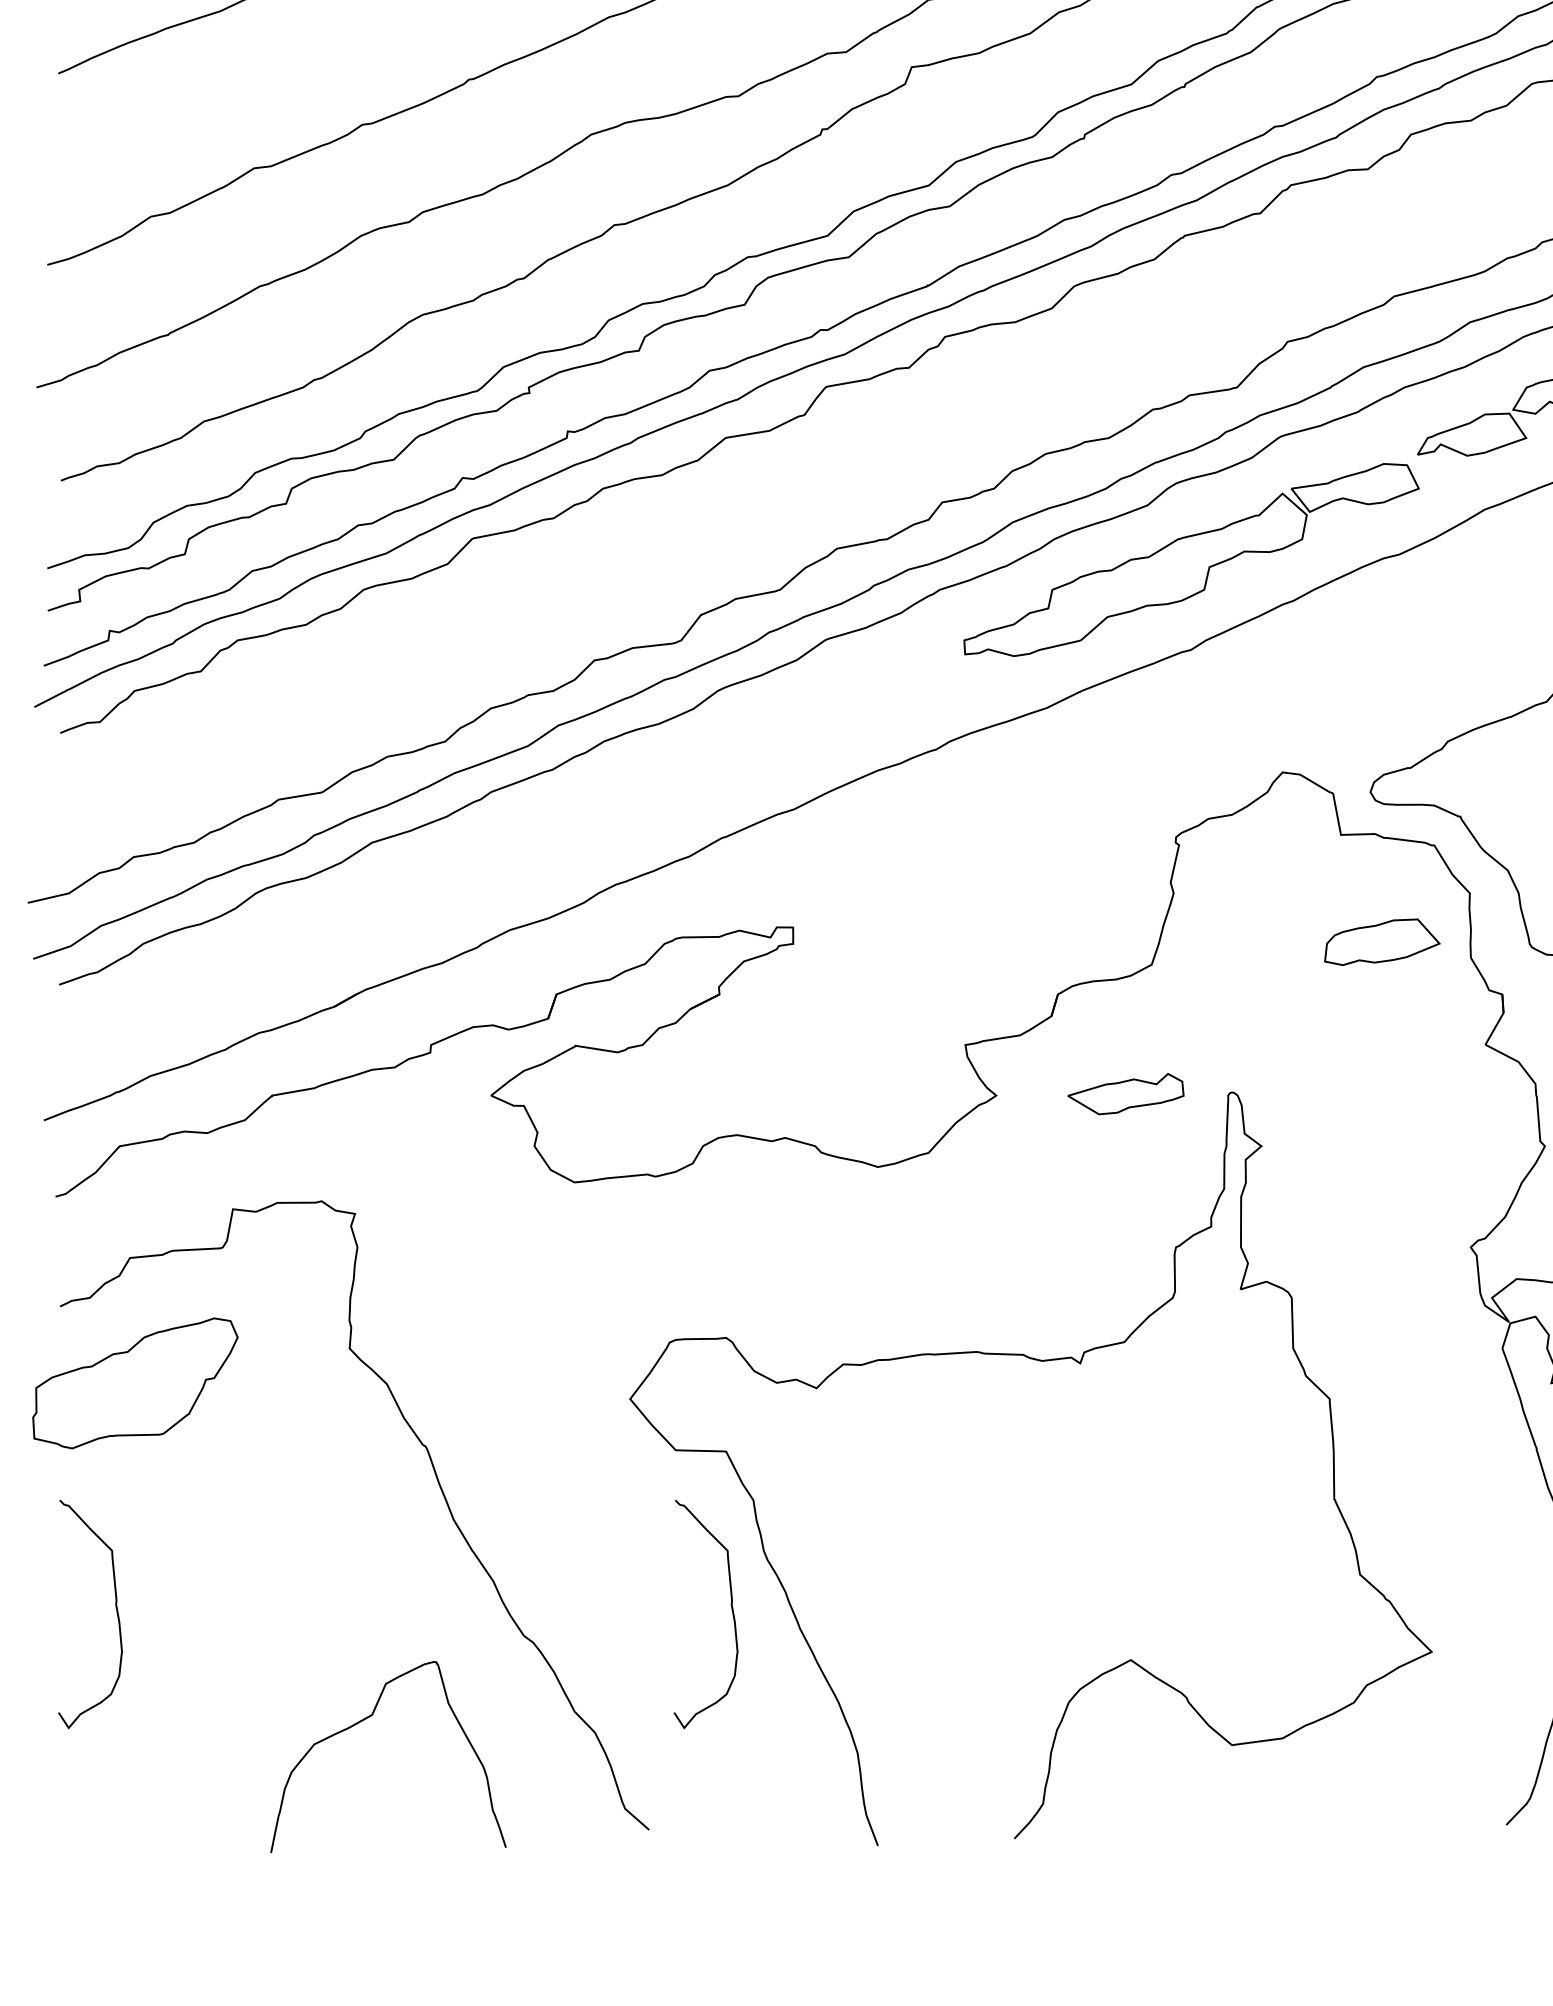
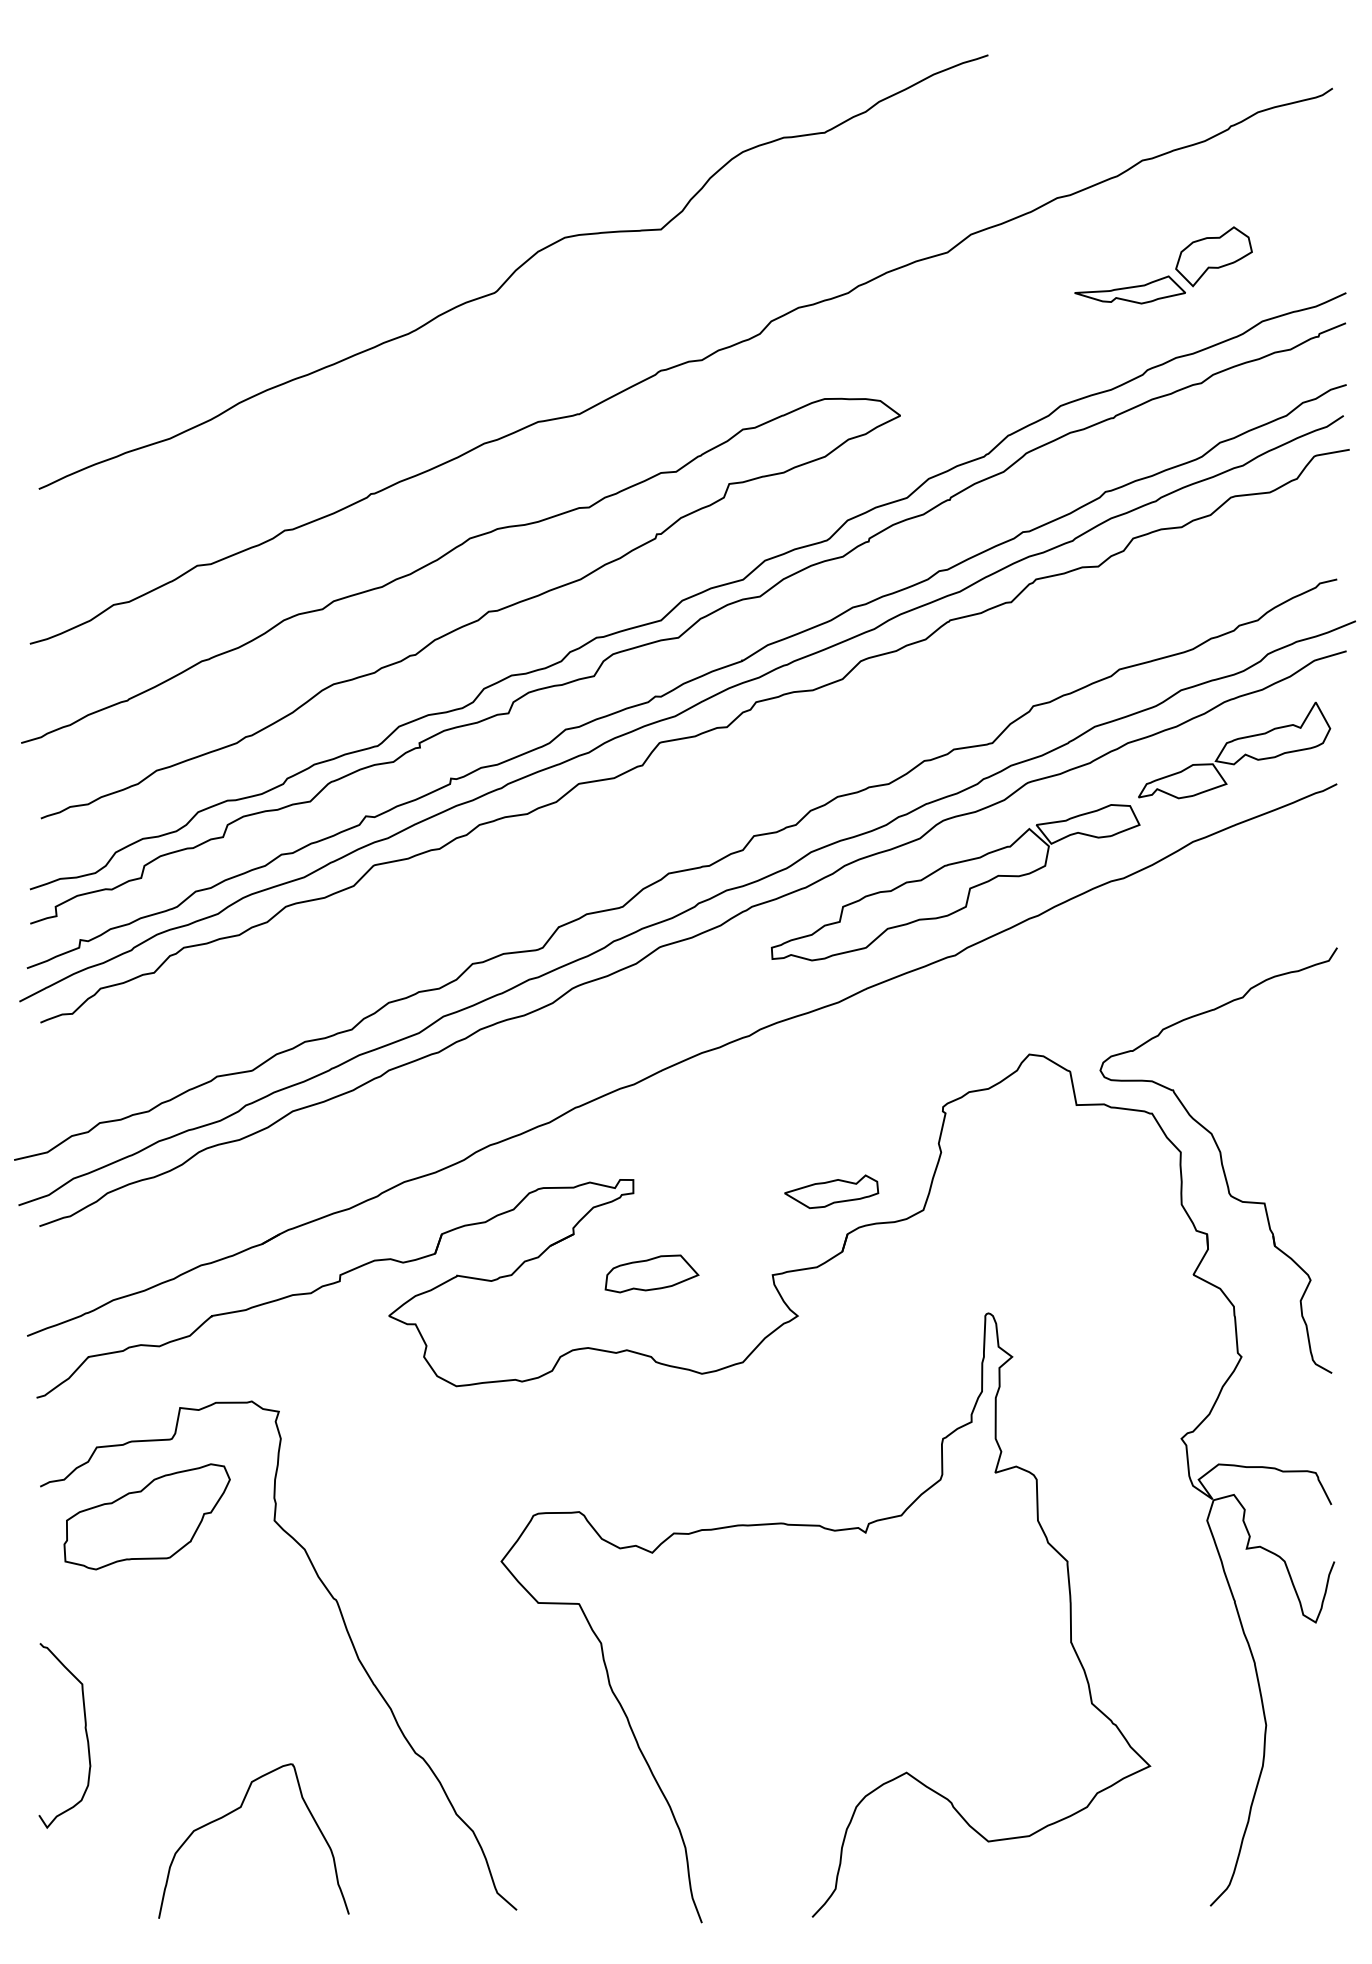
part: (1381, 941) -> (651, 1273), moved
part: (1125, 1093) -> (831, 1191), moved
part: (134, 1382) -> (146, 1516), moved
curve: (731, 1612) -> (583, 1734), removed
curve: (365, 1720) -> (235, 1811), moved

